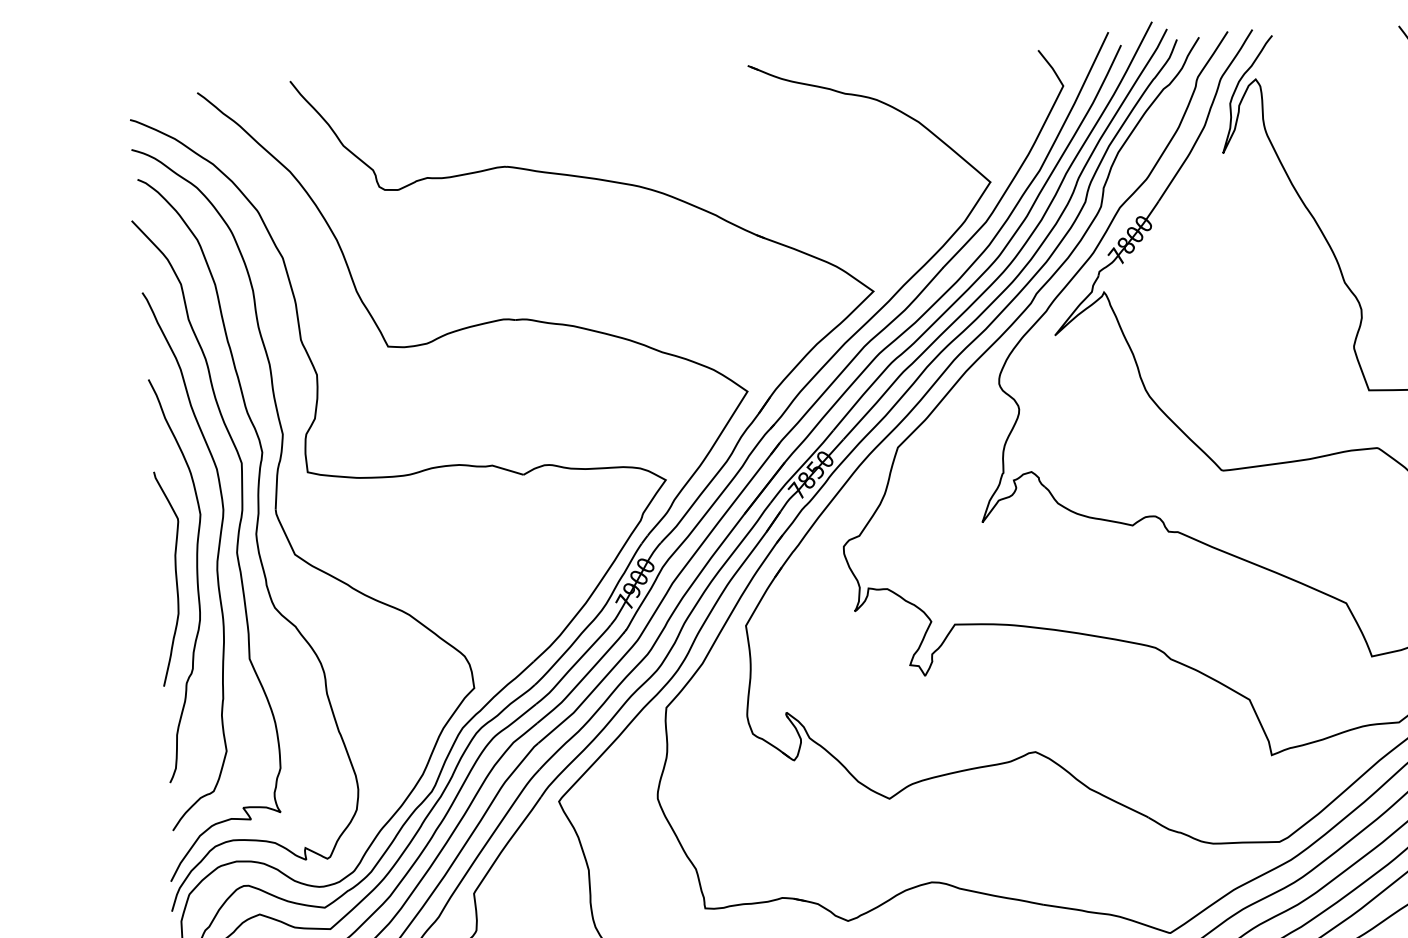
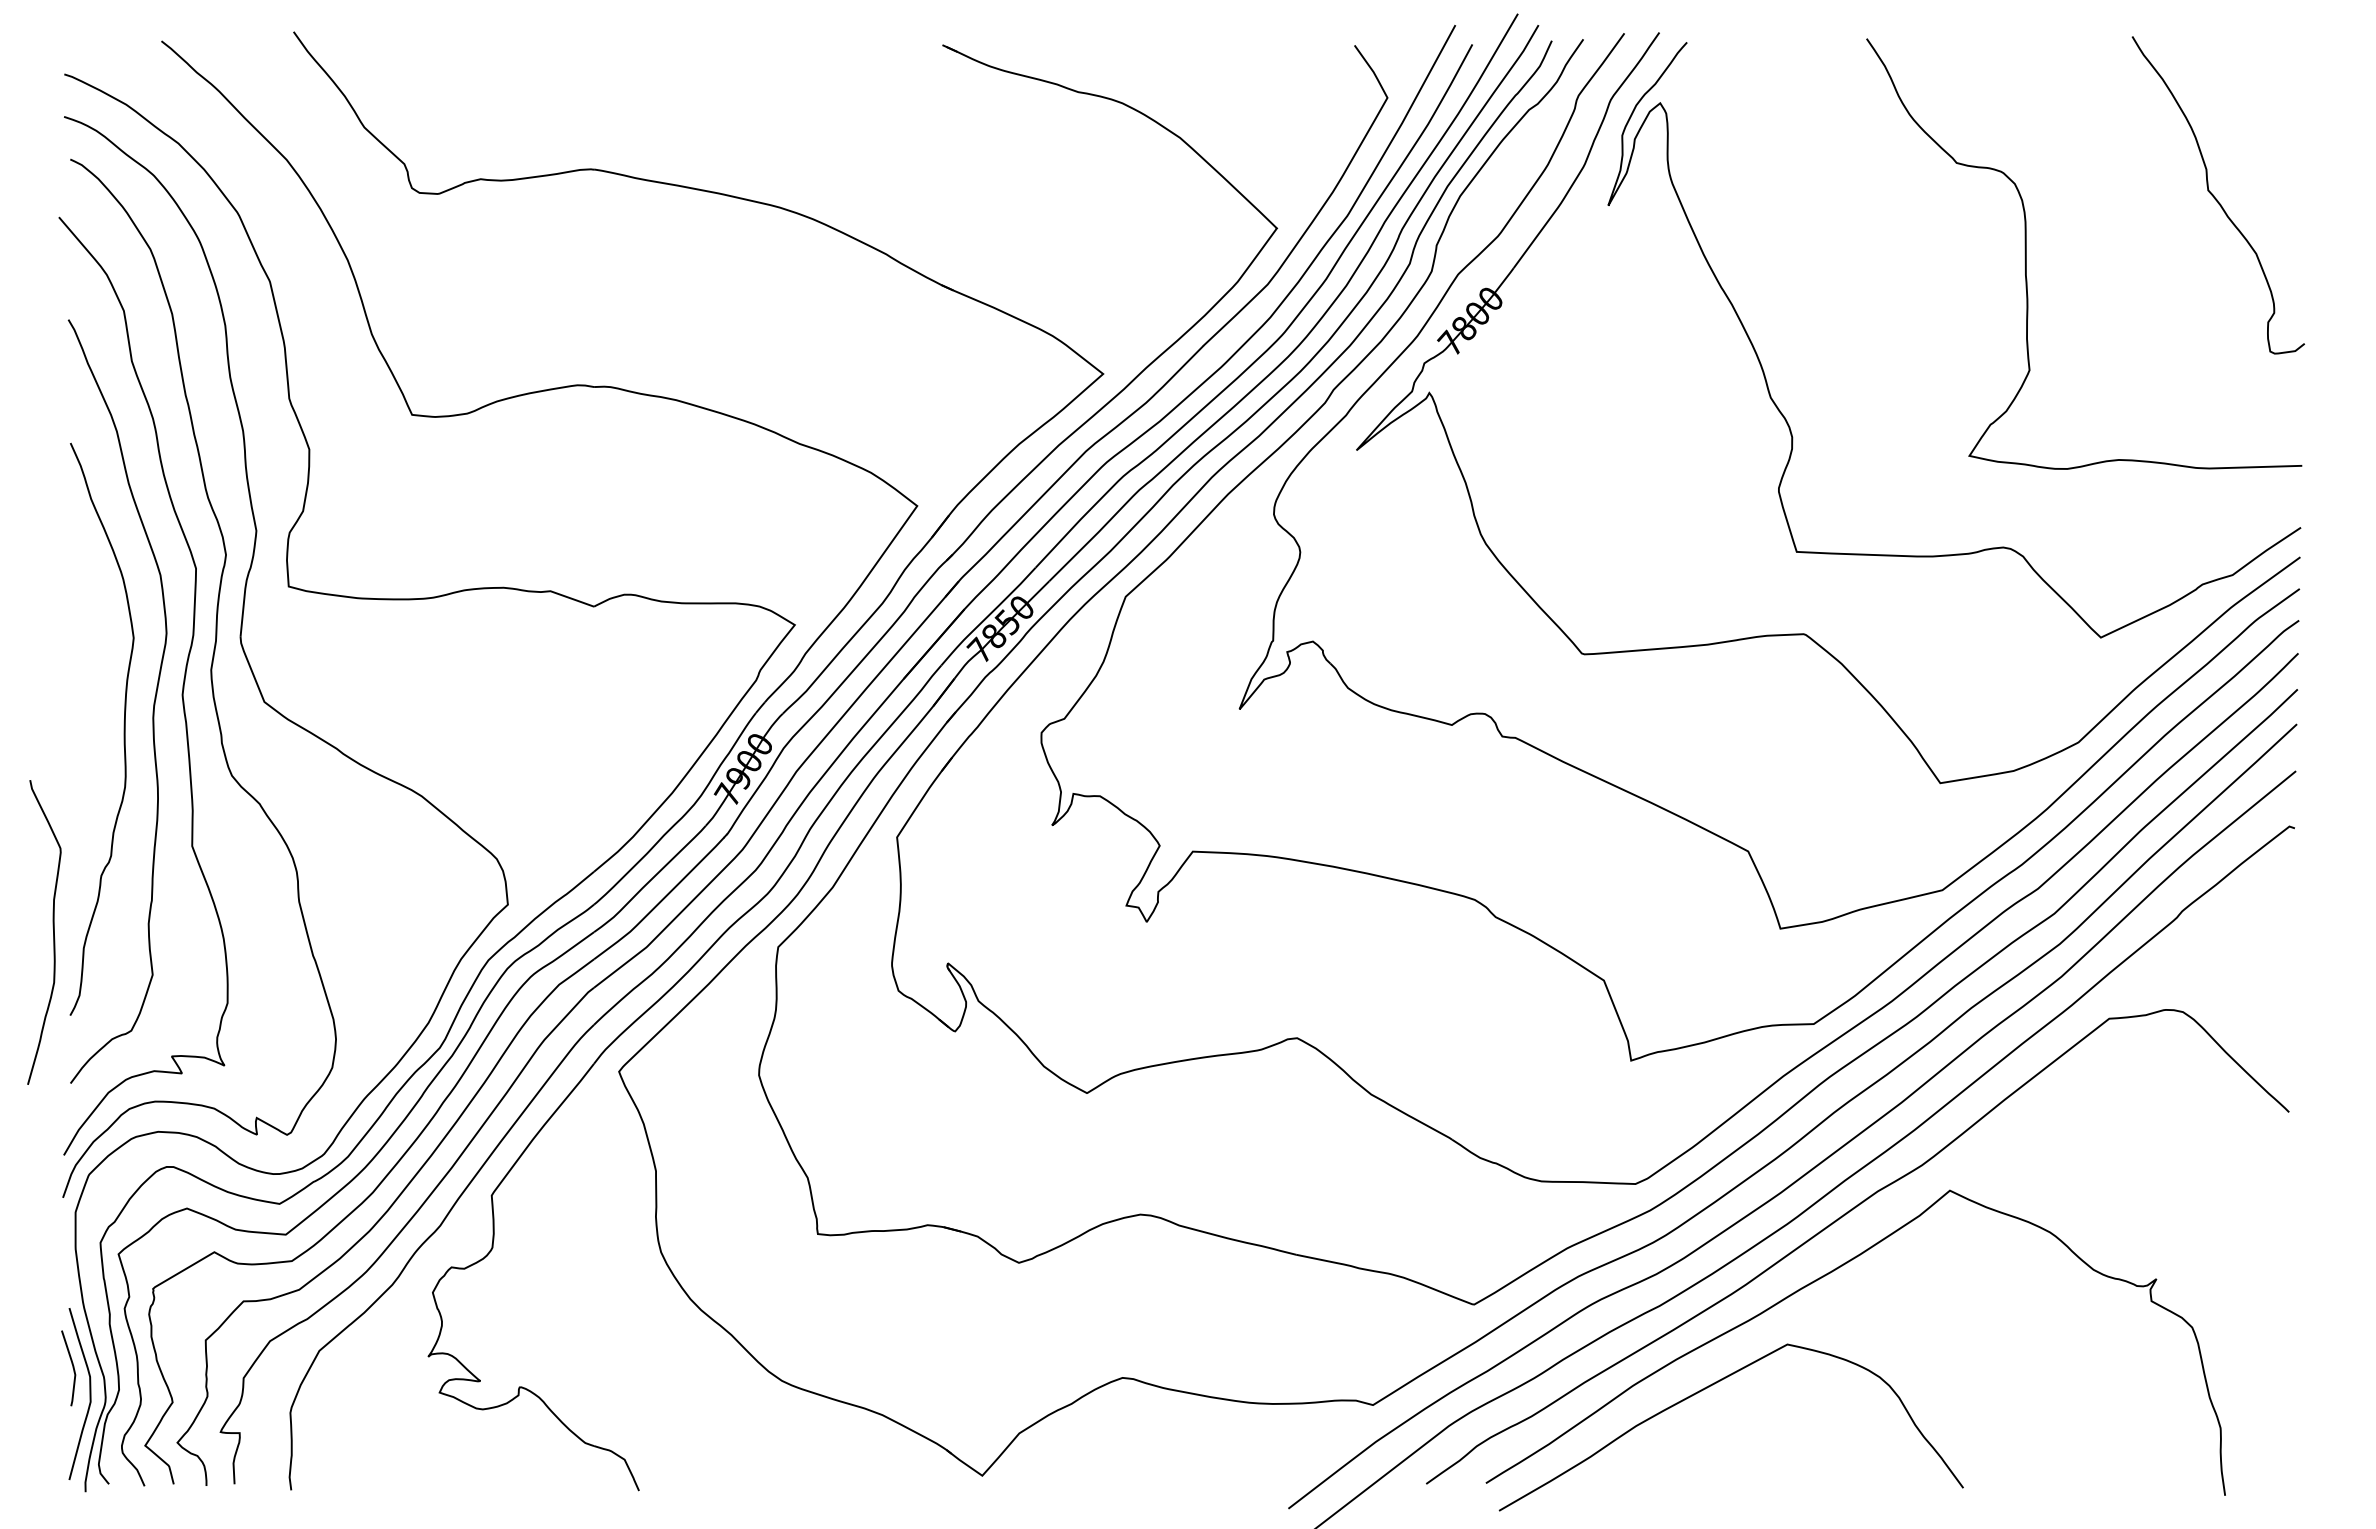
curve: (176, 578) -> (53, 932), moved

